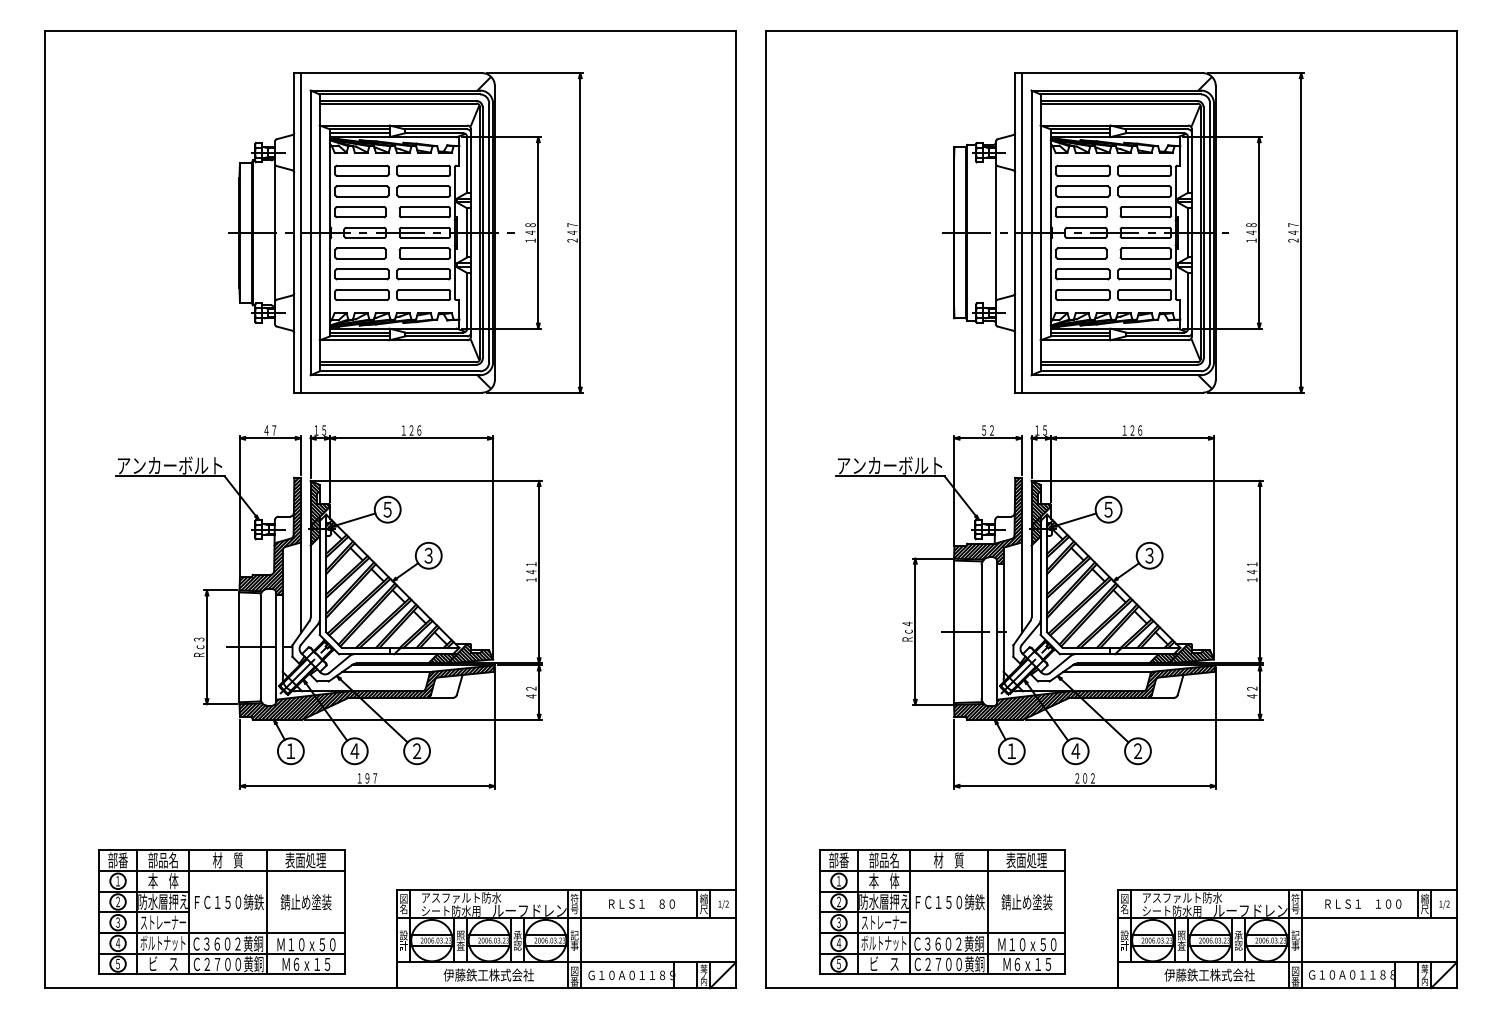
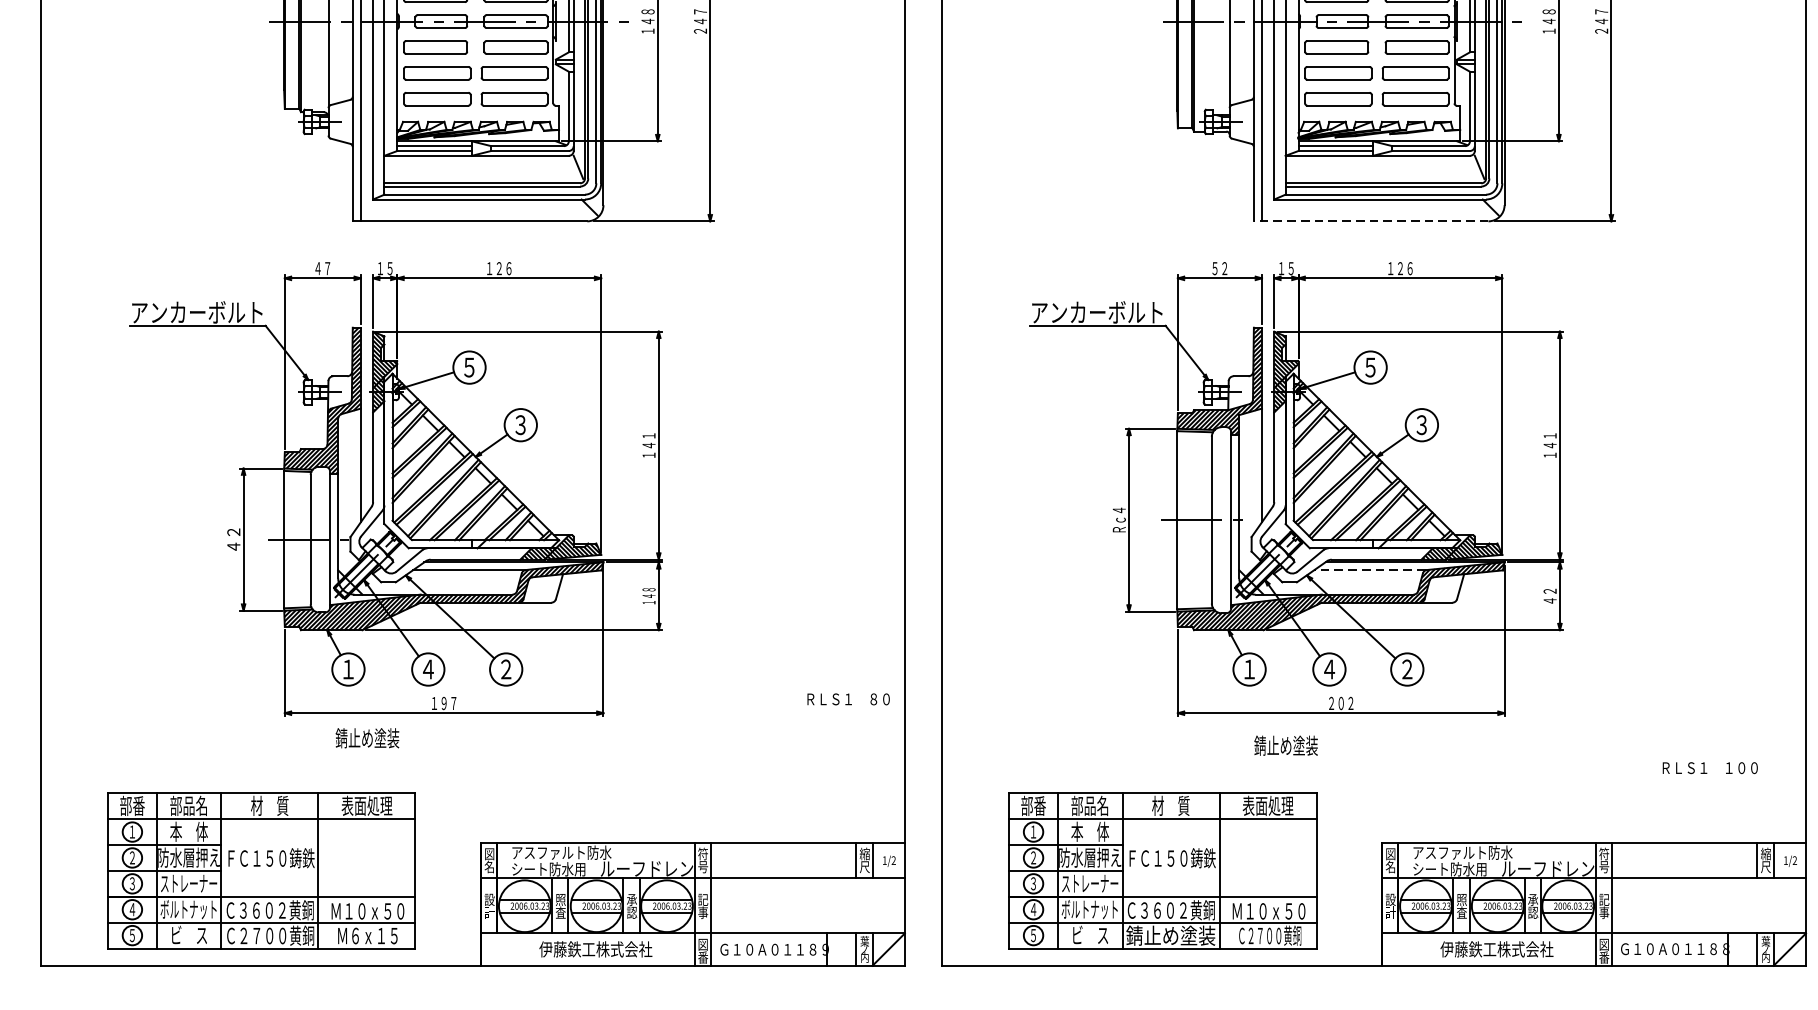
line: (1109, 392) -> (1371, 221), solid -> dashed
text: (198, 646) -> (232, 538), Ｒｃ３ -> ４２
line: (1108, 671) -> (1370, 569), solid -> dashed
text: (531, 692) -> (649, 596), ４２ -> １４８
text: (305, 902) -> (366, 738), moved
text: (1026, 902) -> (1285, 746), moved
text: (641, 903) -> (847, 698), moved
text: (1363, 903) -> (1710, 767), moved
text: (948, 964) -> (1170, 936), Ｃ２７００黄銅 -> 錆止め塗装
text: (1028, 964) -> (1270, 936), Ｍ６ｘ１５ -> Ｃ２７００黄銅

